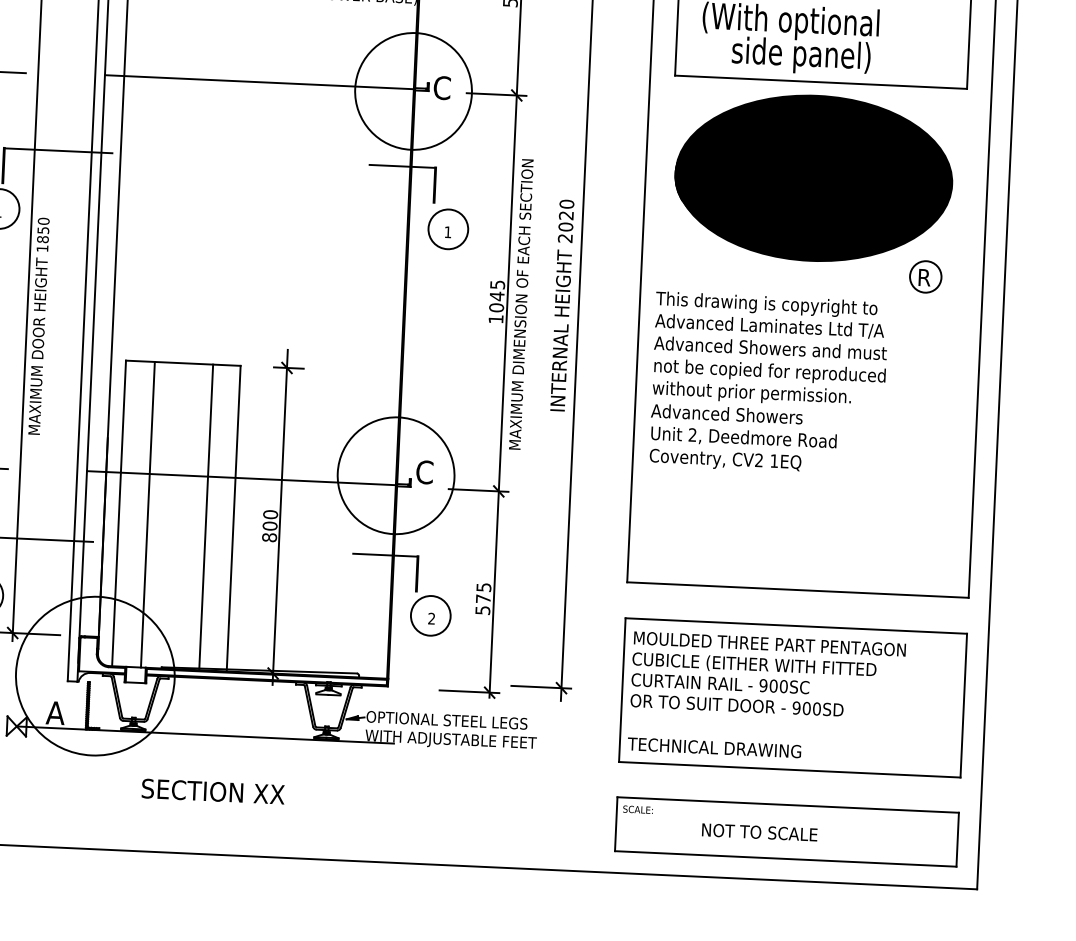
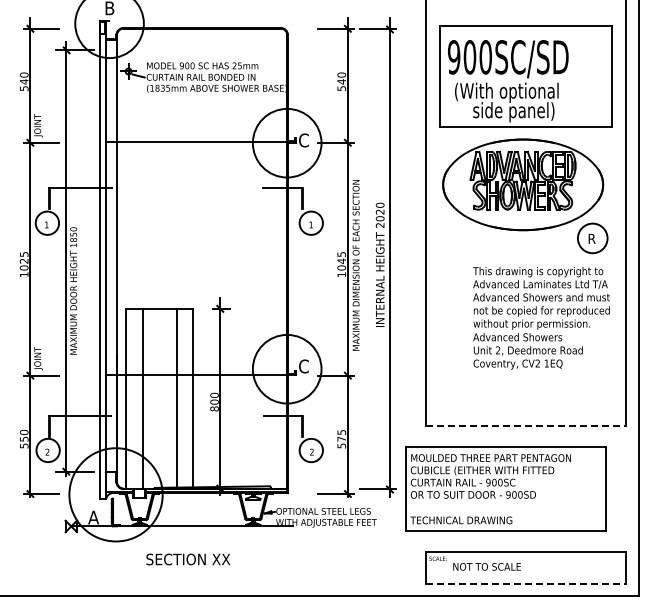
fill: (813, 178) -> (524, 183), removed
circle: (925, 277) -> (592, 238), size x1.6
text: (768, 384) -> (541, 318), moved
line: (798, 589) -> (526, 425), solid -> dashed
part: (792, 696) -> (505, 488), moved
text: (758, 831) -> (486, 566), moved
line: (786, 858) -> (526, 583), solid -> dashed

